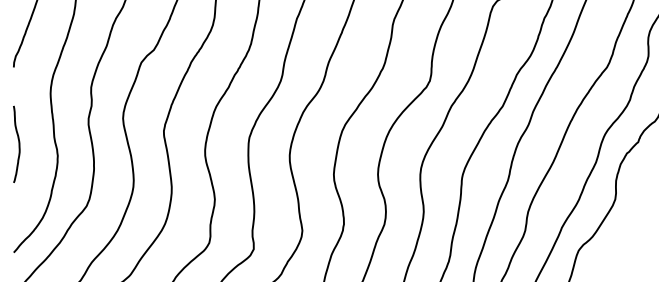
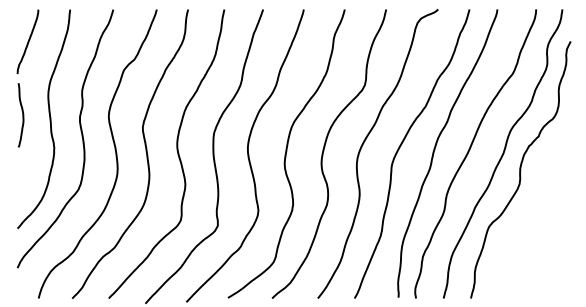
curve: (18, 144) -> (22, 115), moved

